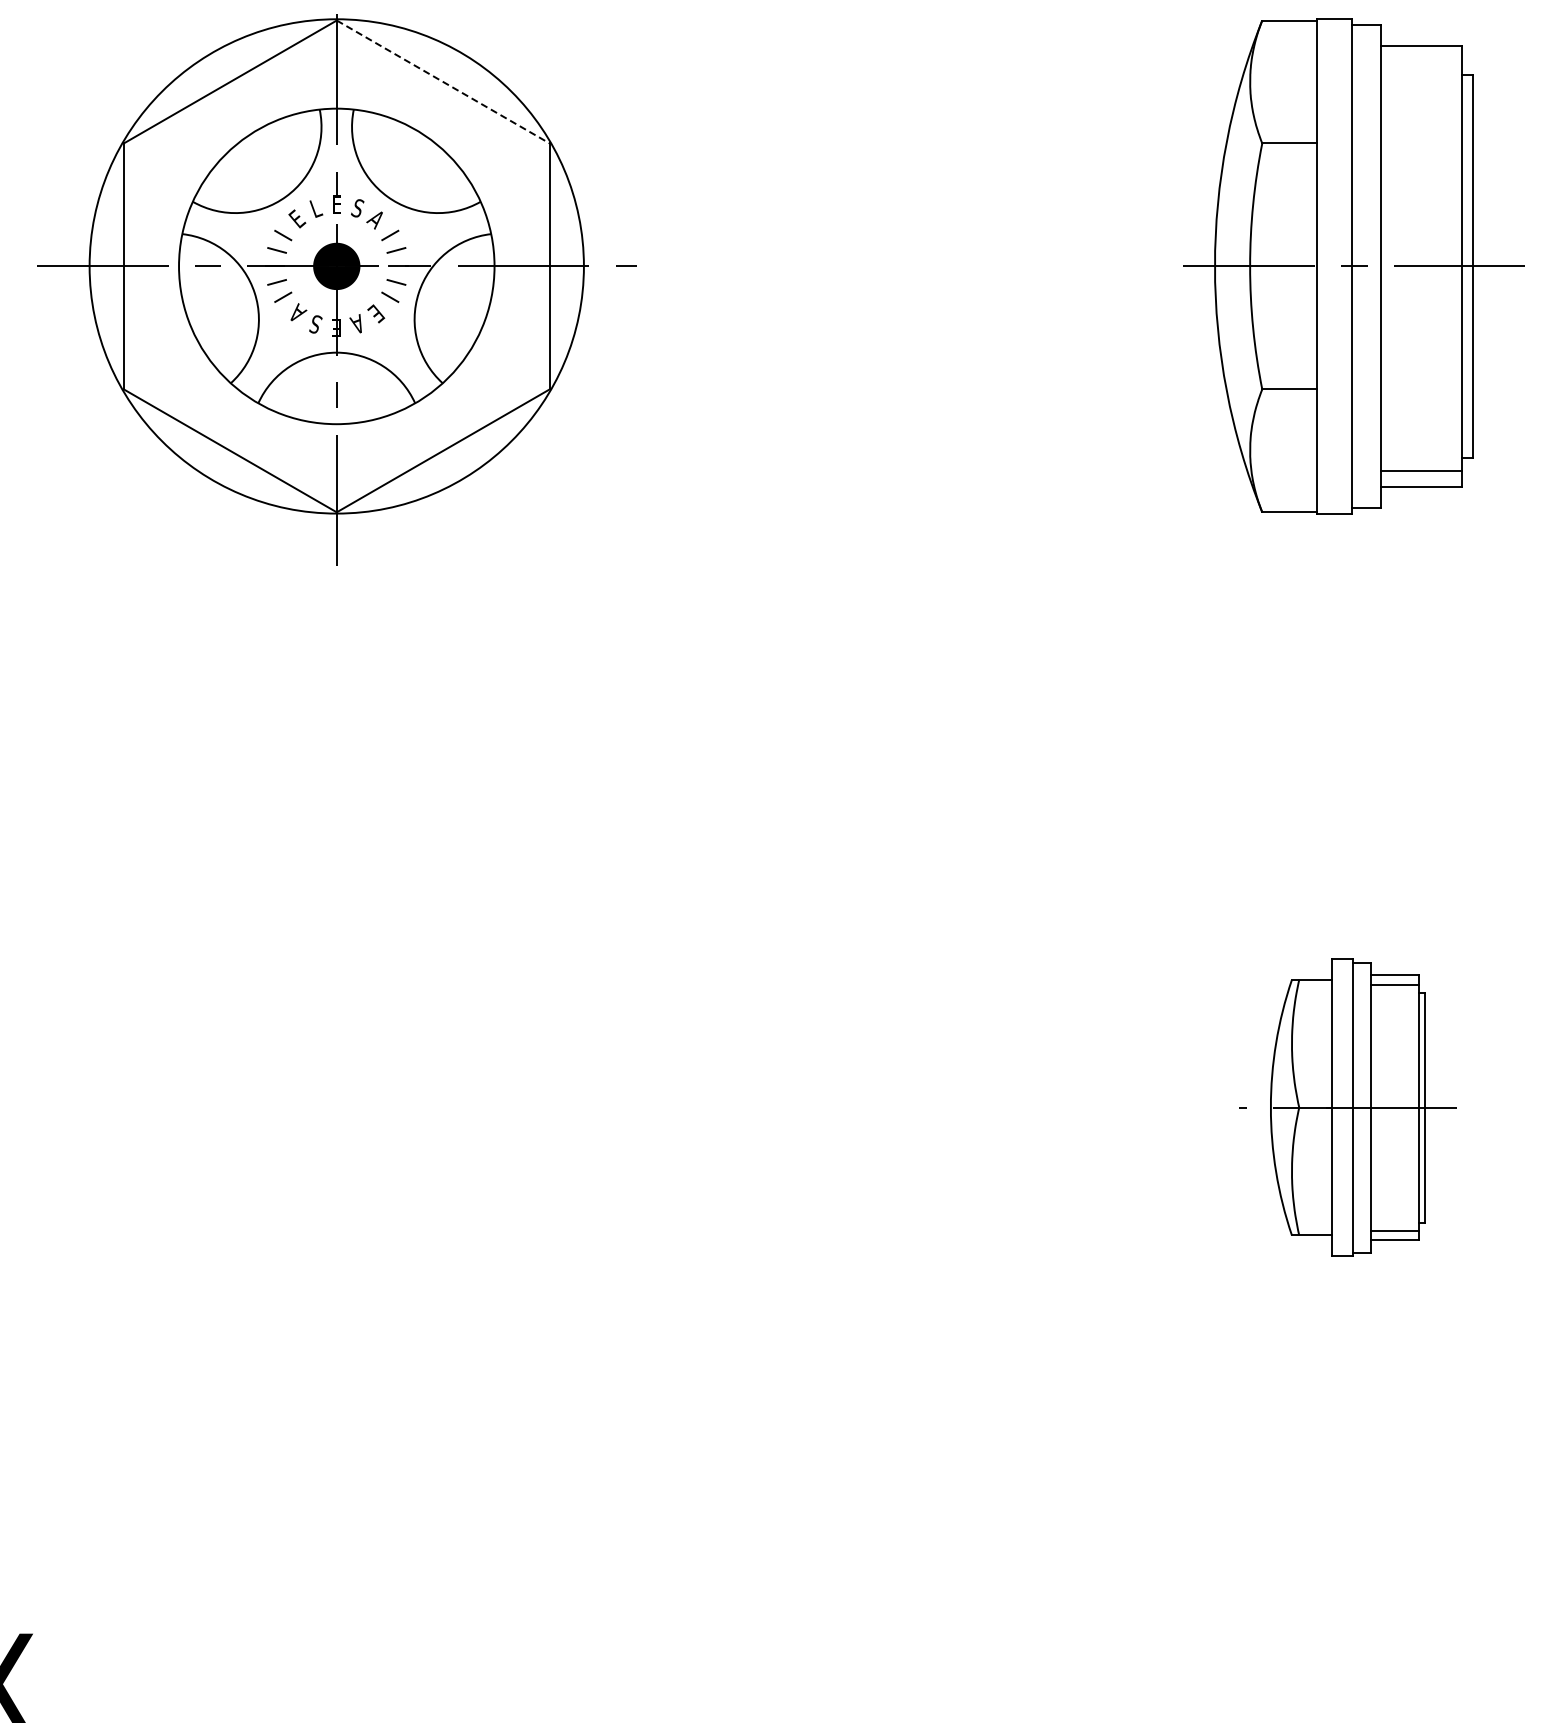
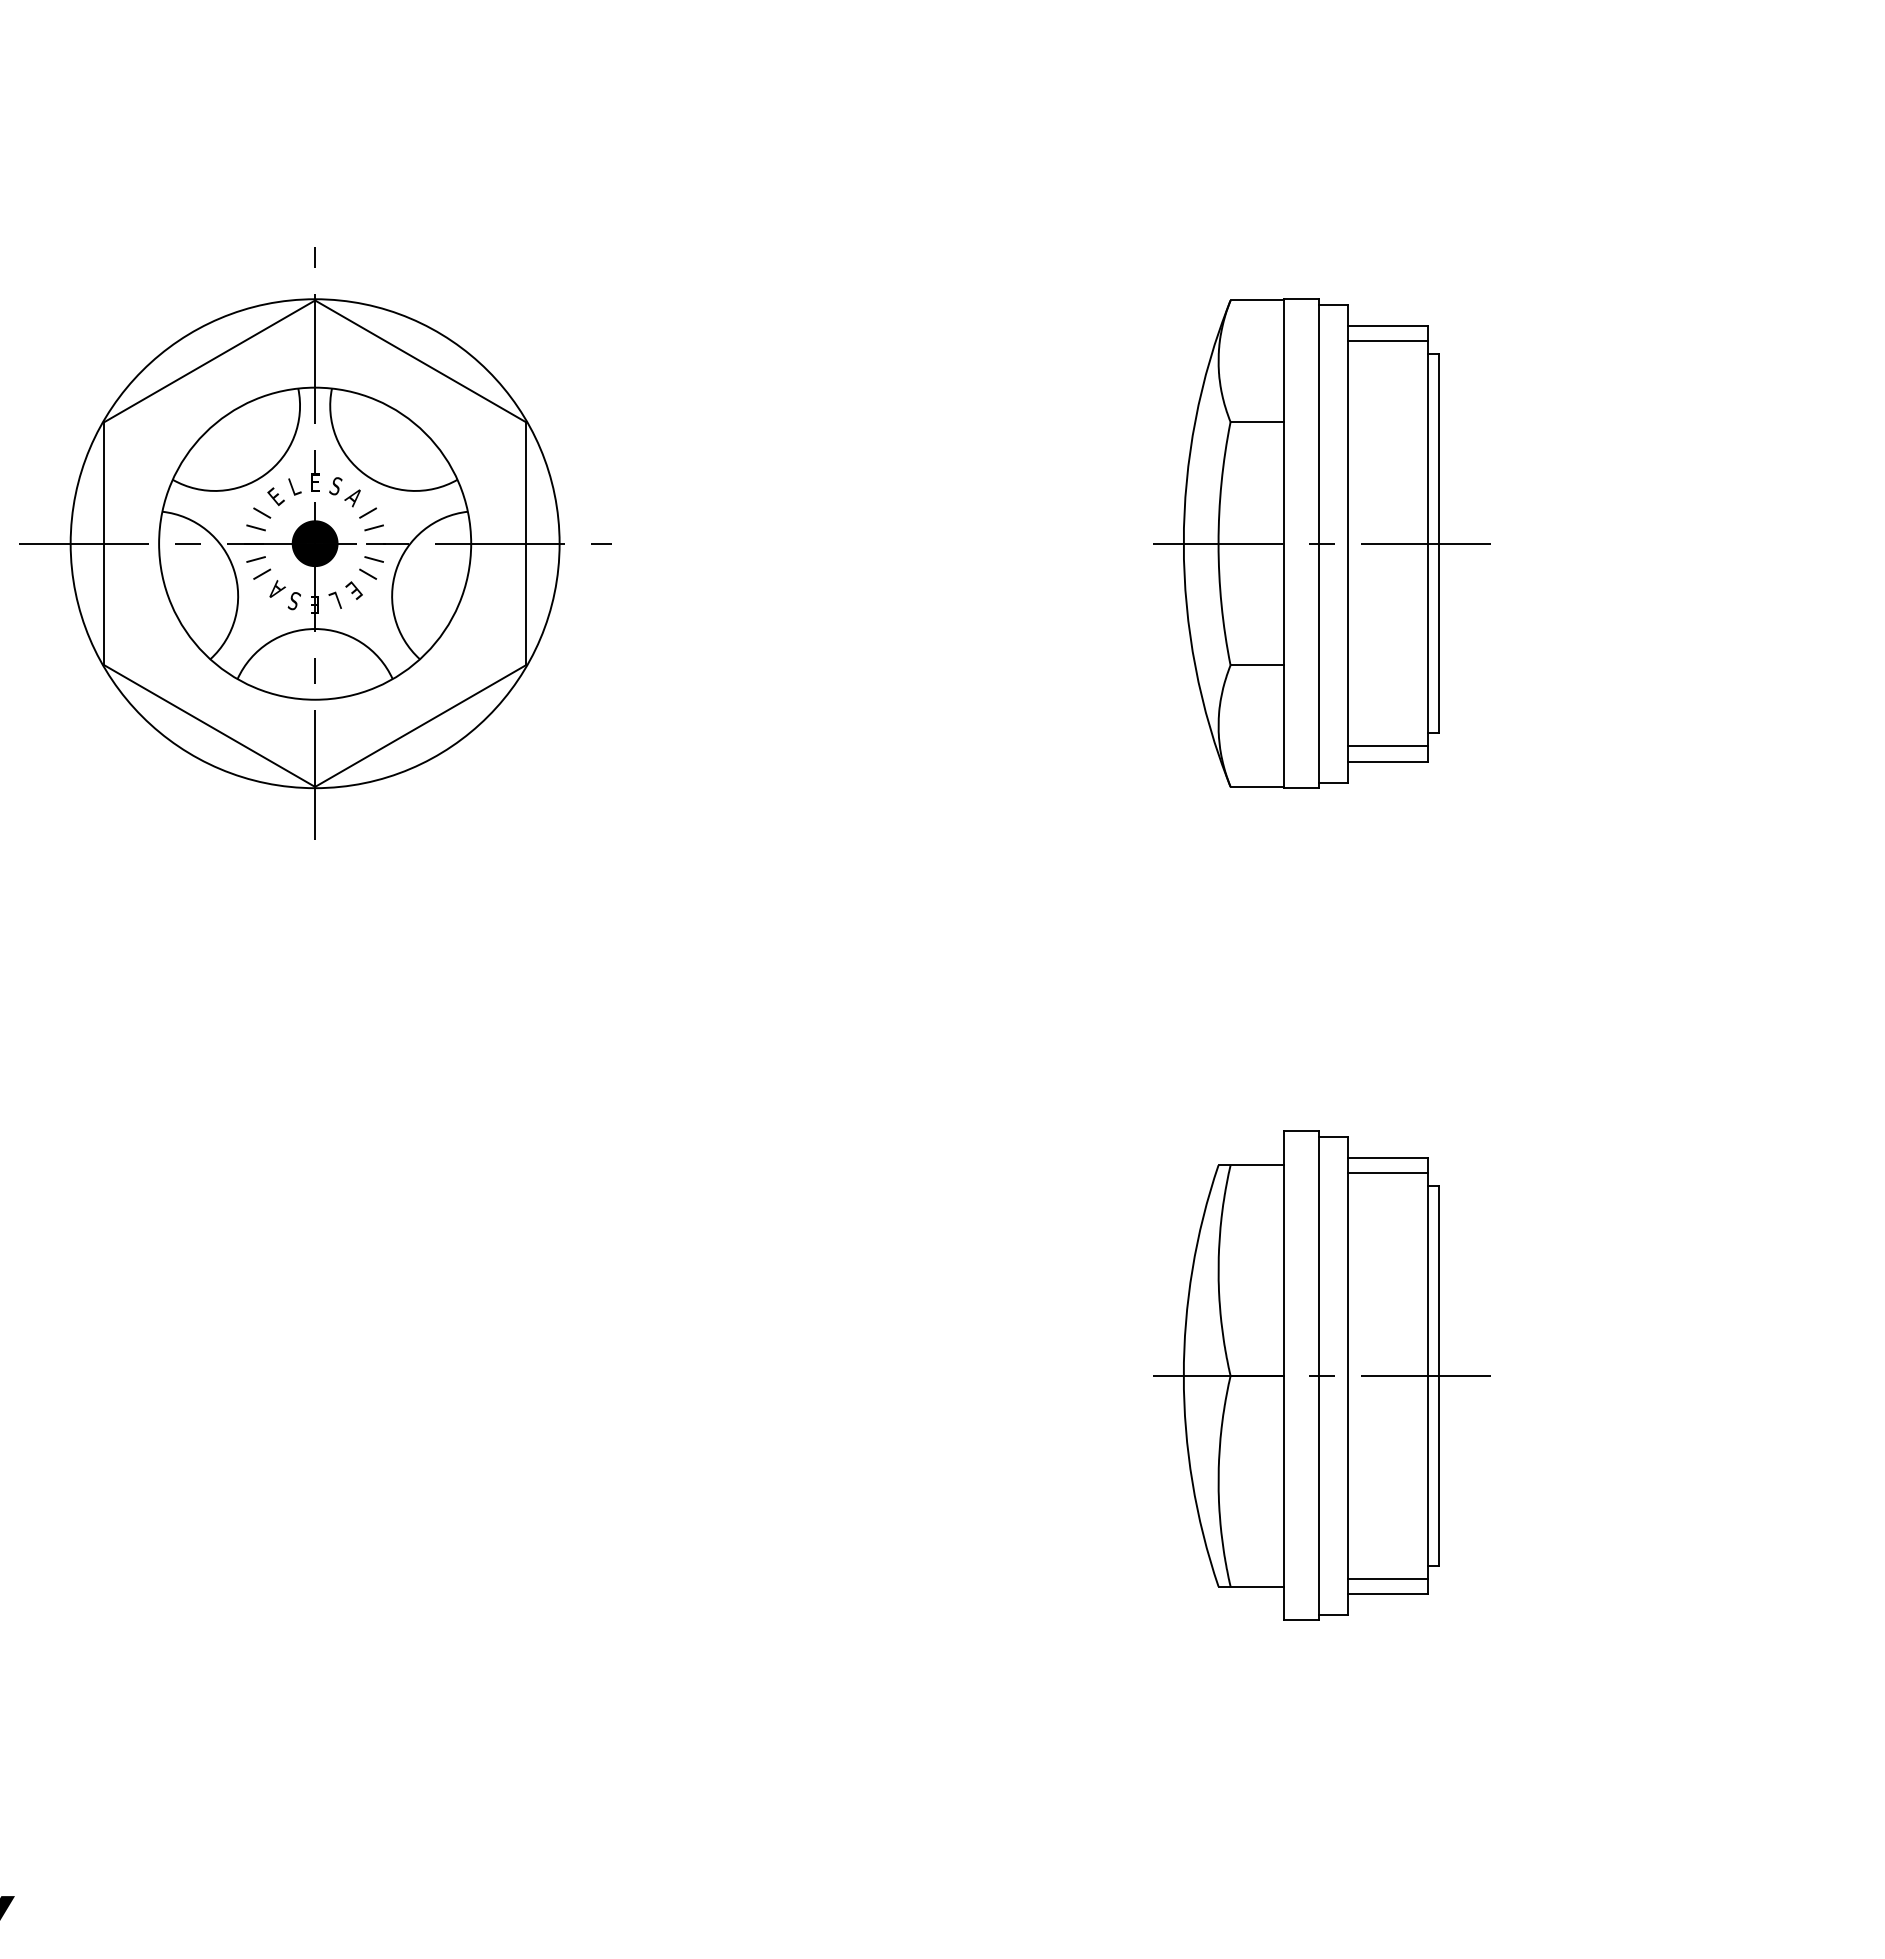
line: (1421, 61) -> (1388, 341), added
line: (443, 82) -> (420, 361), dashed -> solid
text: (356, 322) -> (334, 599), A -> L
part: (1354, 1107) -> (1321, 1375), size x1.67

